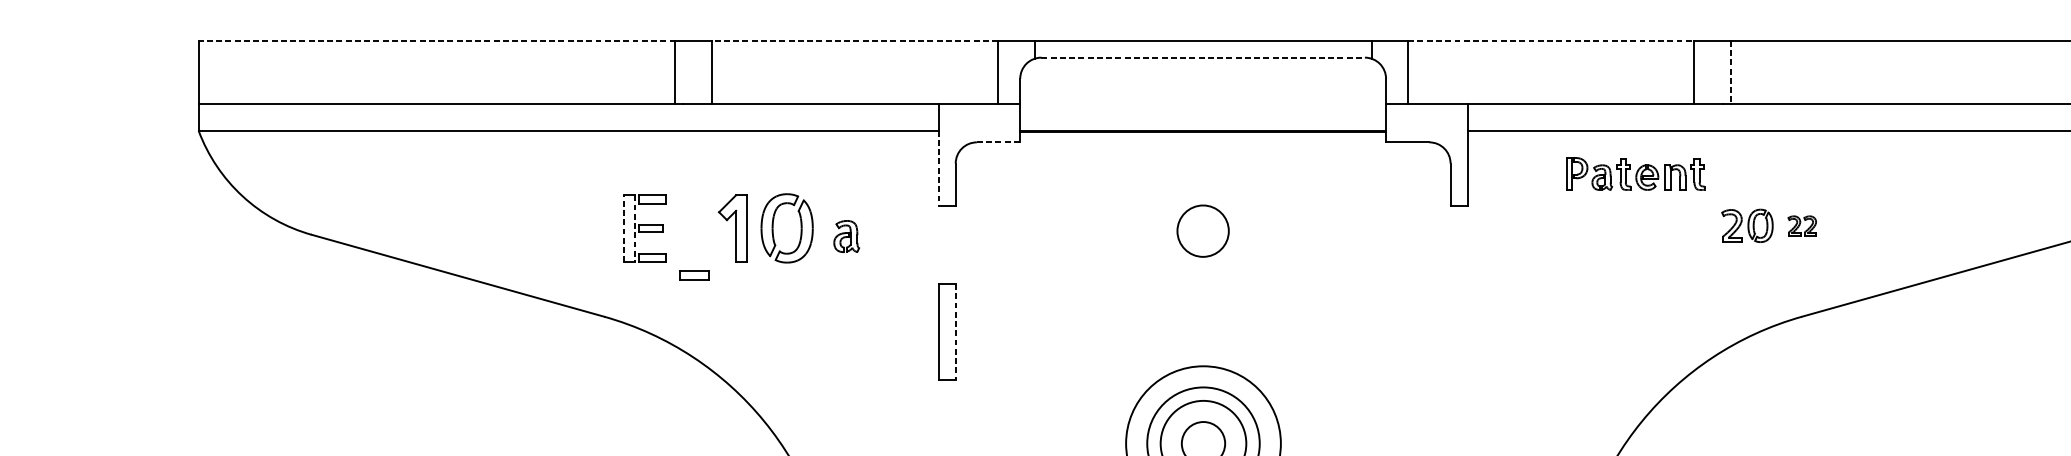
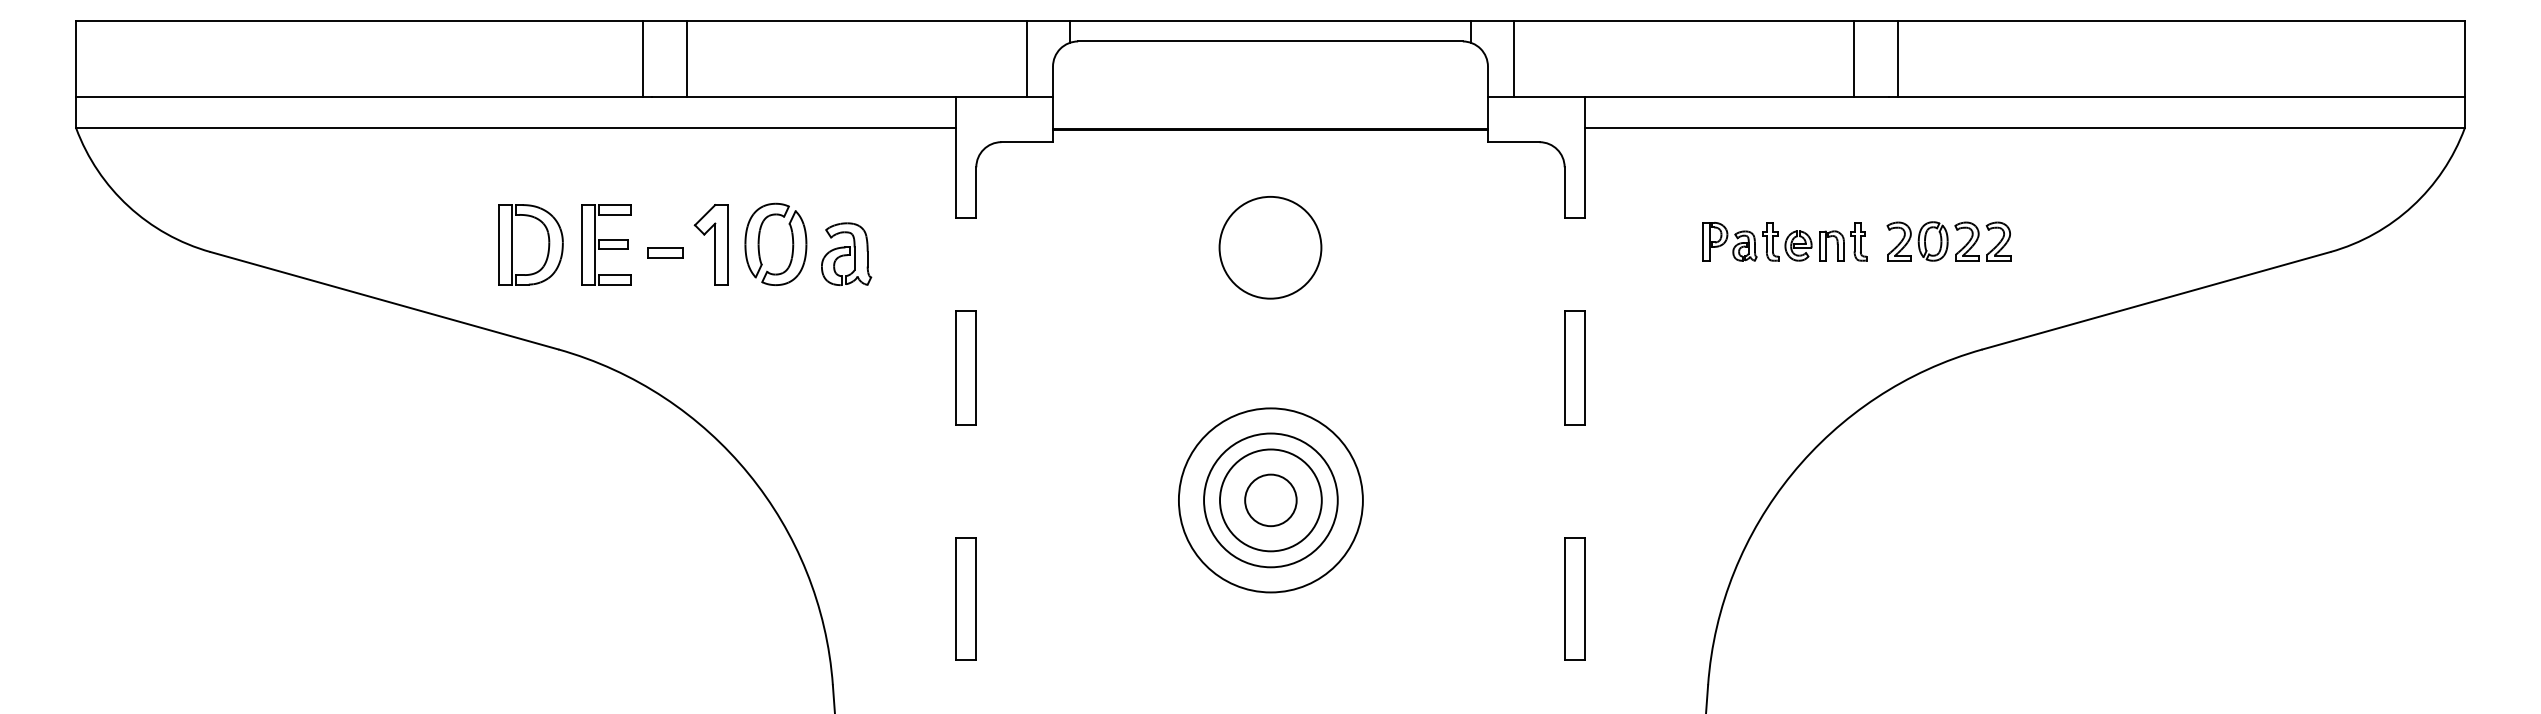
line: (436, 40) -> (359, 21), dashed -> solid
line: (854, 40) -> (856, 21), dashed -> solid
line: (1551, 40) -> (1684, 21), dashed -> solid
line: (1203, 57) -> (1270, 41), dashed -> solid
line: (1730, 72) -> (1897, 59), dashed -> solid
line: (998, 142) -> (1027, 142), dashed -> solid
line: (939, 167) -> (956, 172), dashed -> solid
part: (1635, 173) -> (1784, 241), moved
part: (1802, 225) -> (1982, 241), size x1.67
part: (565, 228) -> (512, 244), added
line: (623, 228) -> (581, 244), dashed -> solid
line: (634, 228) -> (594, 244), dashed -> solid
circle: (1203, 230) -> (1270, 247), size x1.67
part: (846, 236) -> (846, 253), size x1.67
part: (694, 274) -> (665, 252), moved
part: (1458, 331) -> (1574, 367), added
line: (955, 332) -> (976, 368), dashed -> solid

